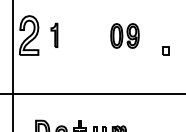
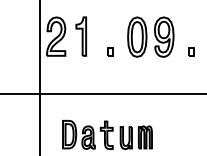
part: (53, 35) -> (80, 36), size x1.67
part: (124, 35) -> (150, 36), size x1.67
part: (84, 50) -> (110, 51), added

